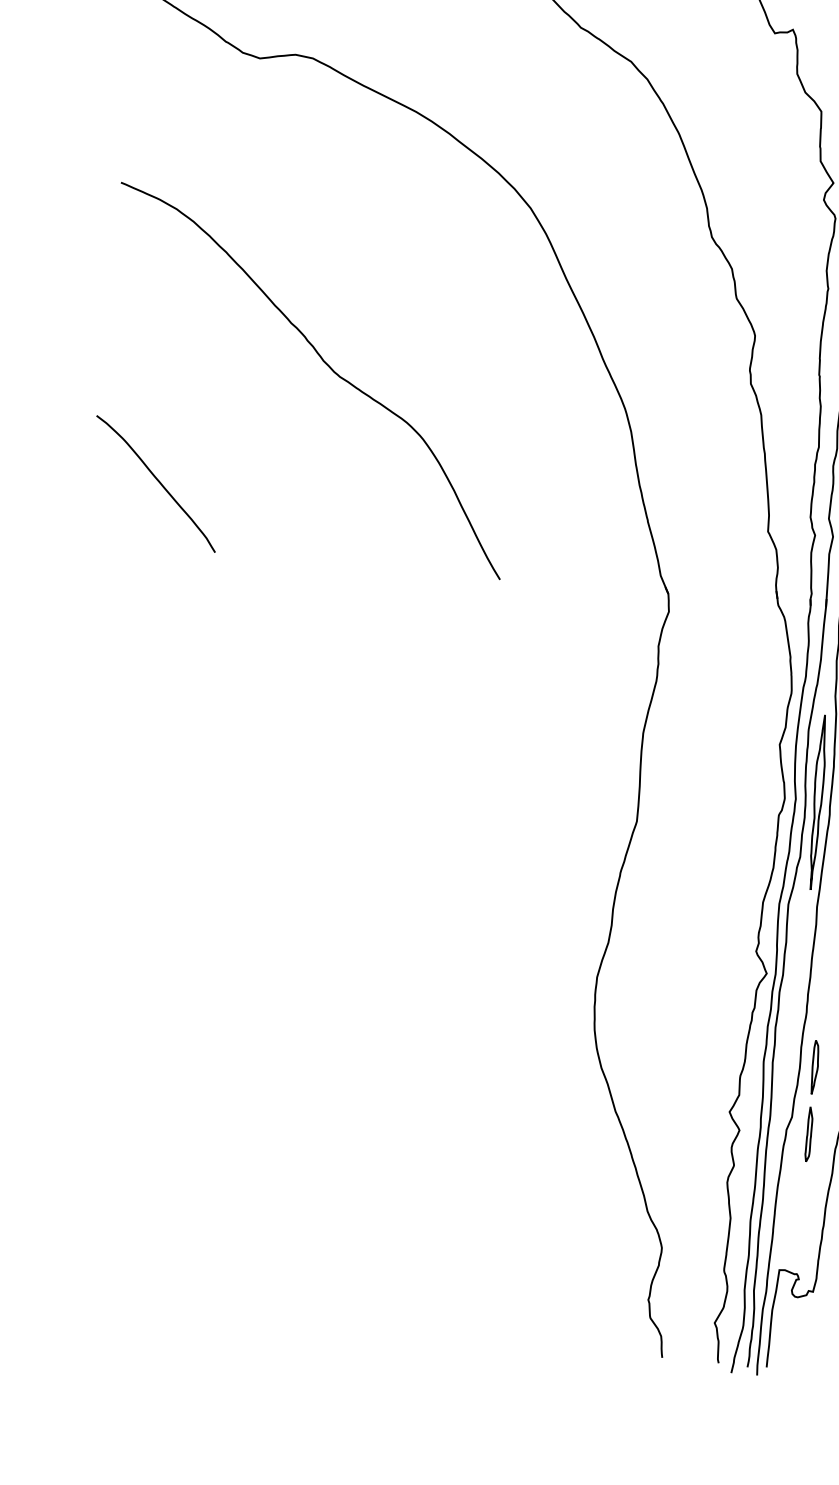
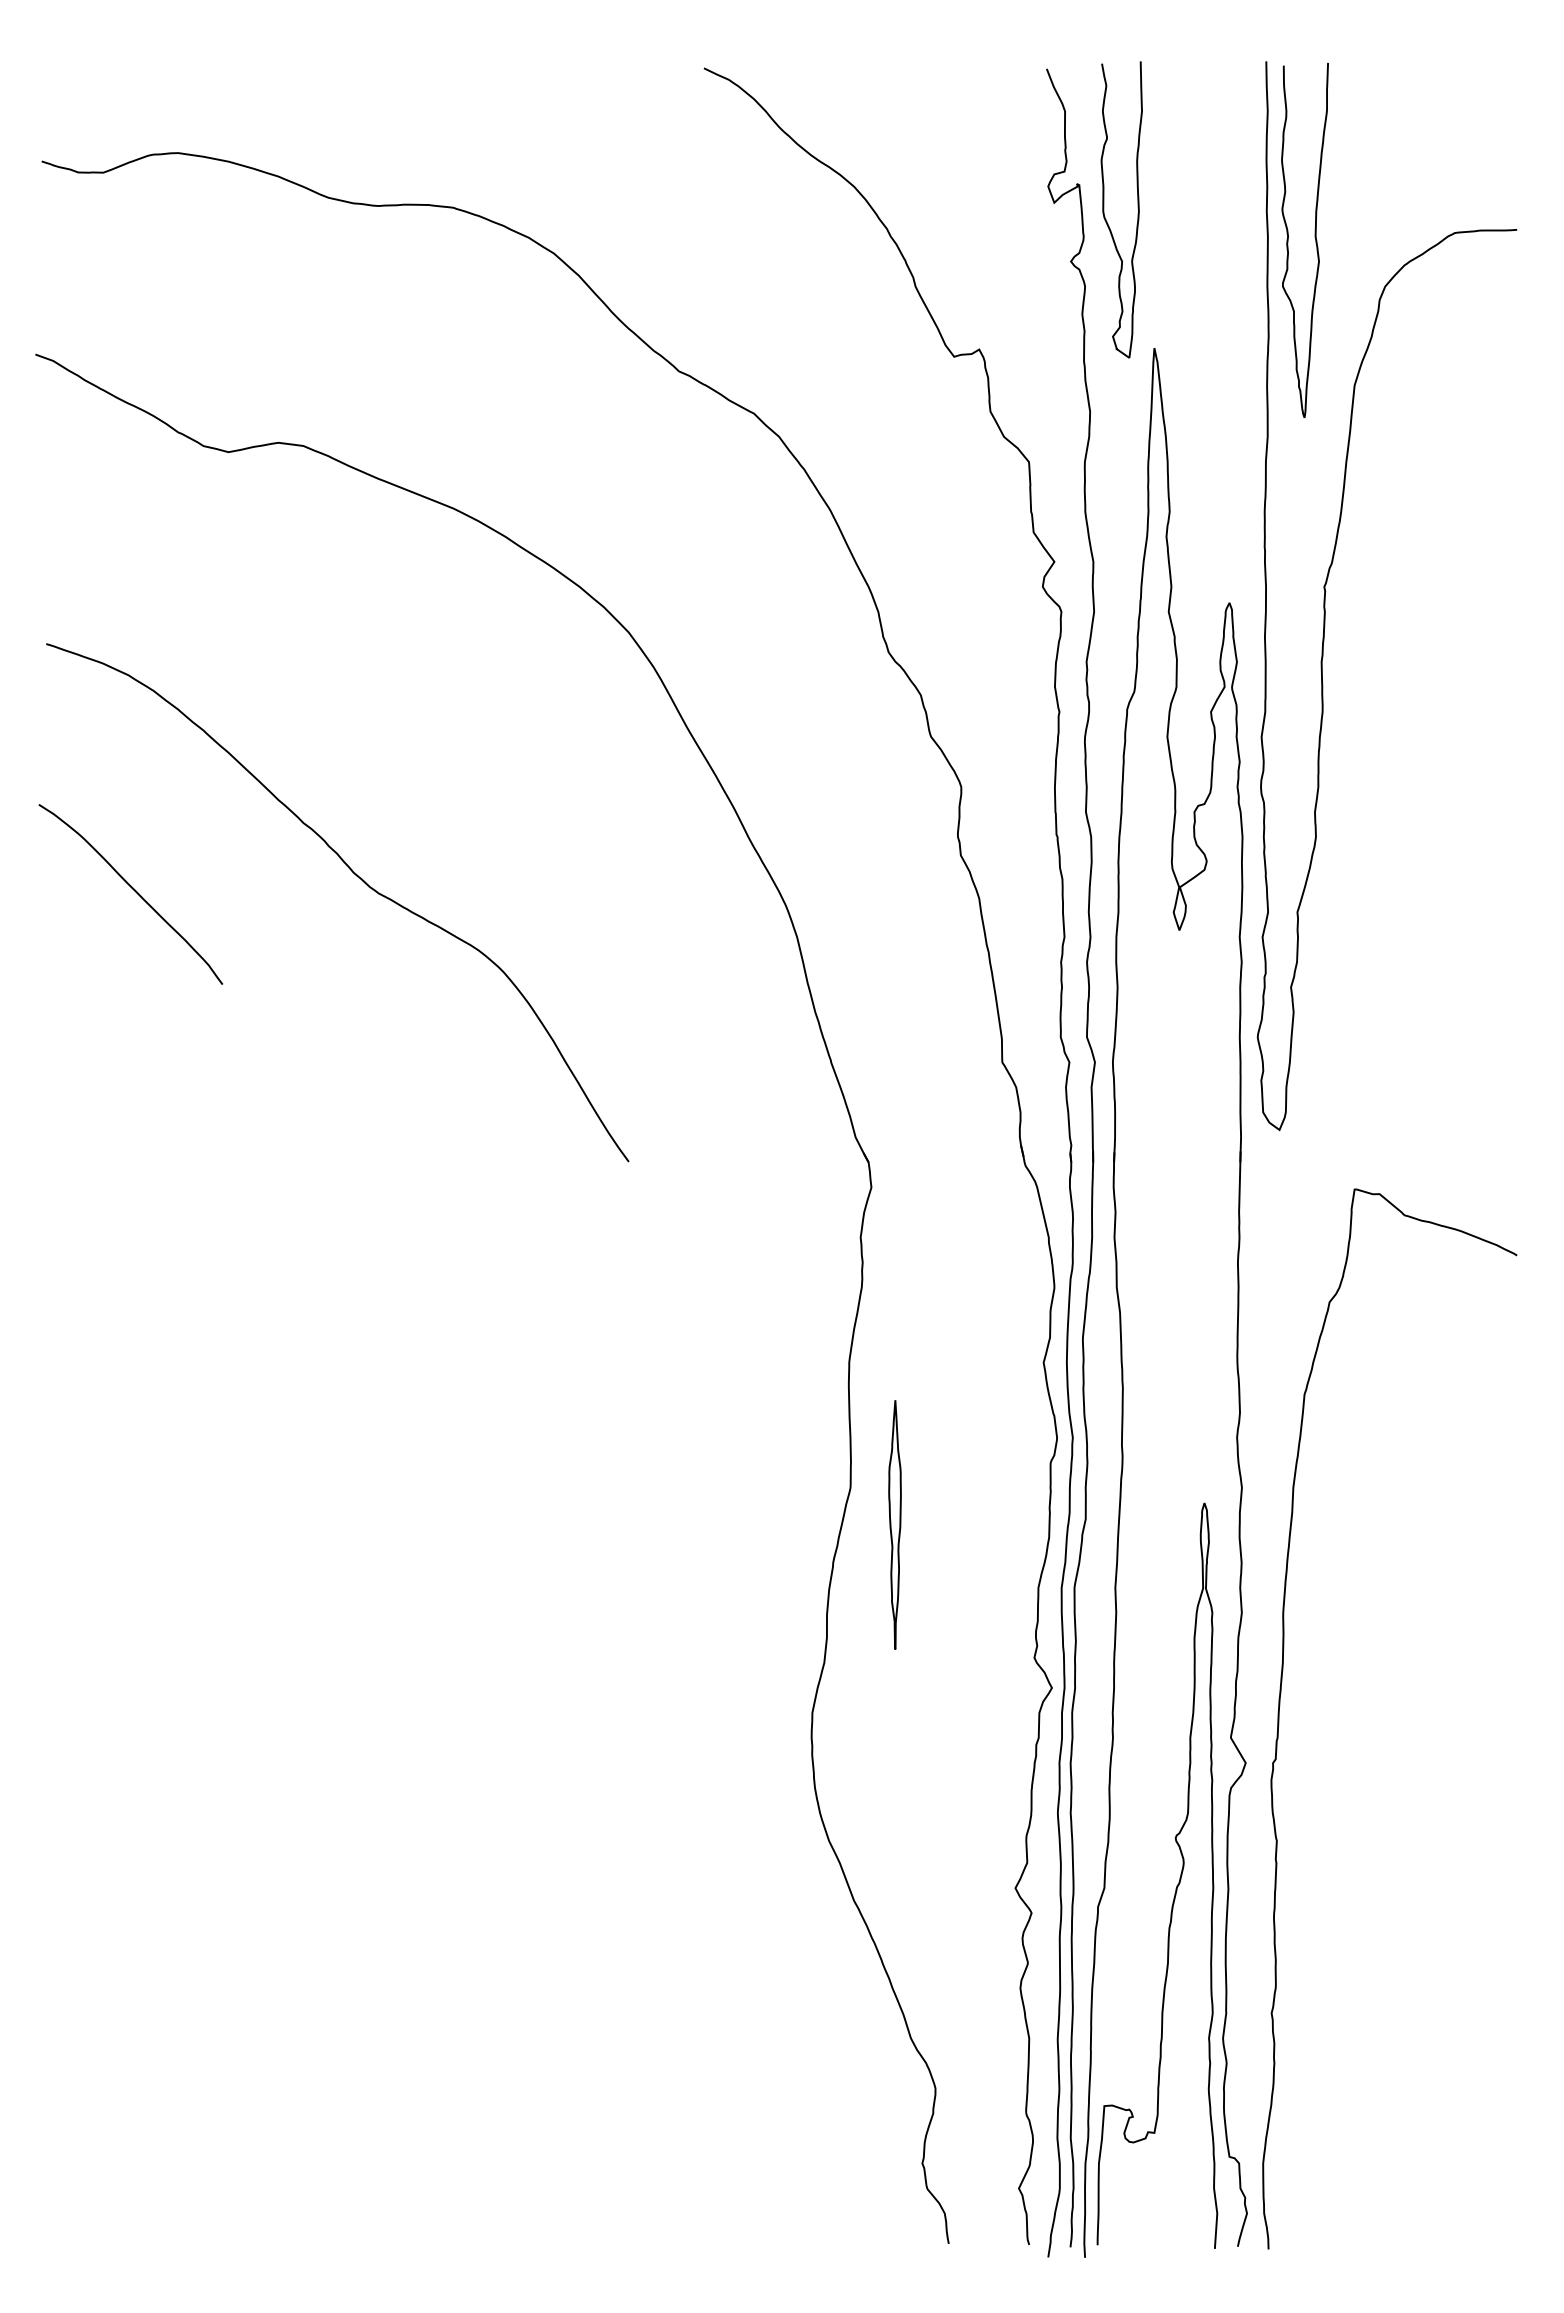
curve: (158, 481) -> (133, 890), moved
part: (817, 802) -> (894, 1524), moved
part: (815, 1066) -> (1131, 1814), removed
part: (809, 1134) -> (1130, 1910), removed

